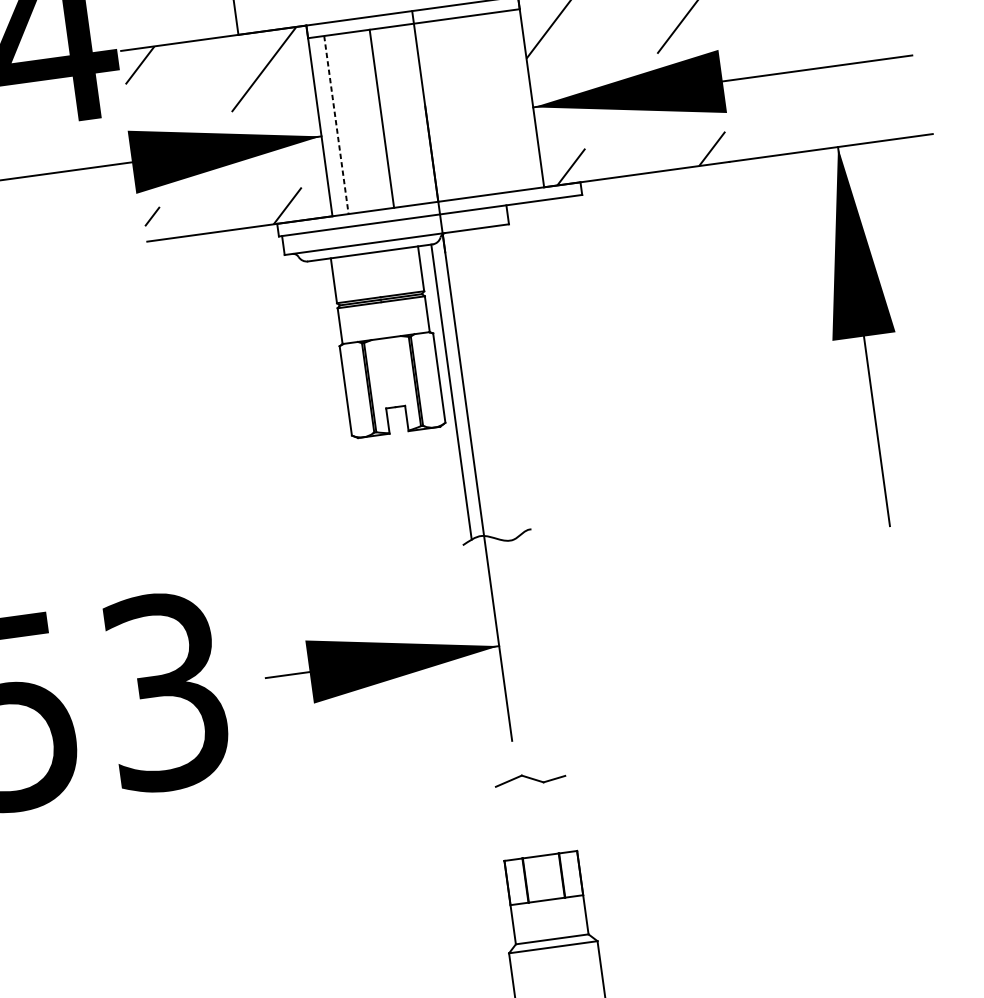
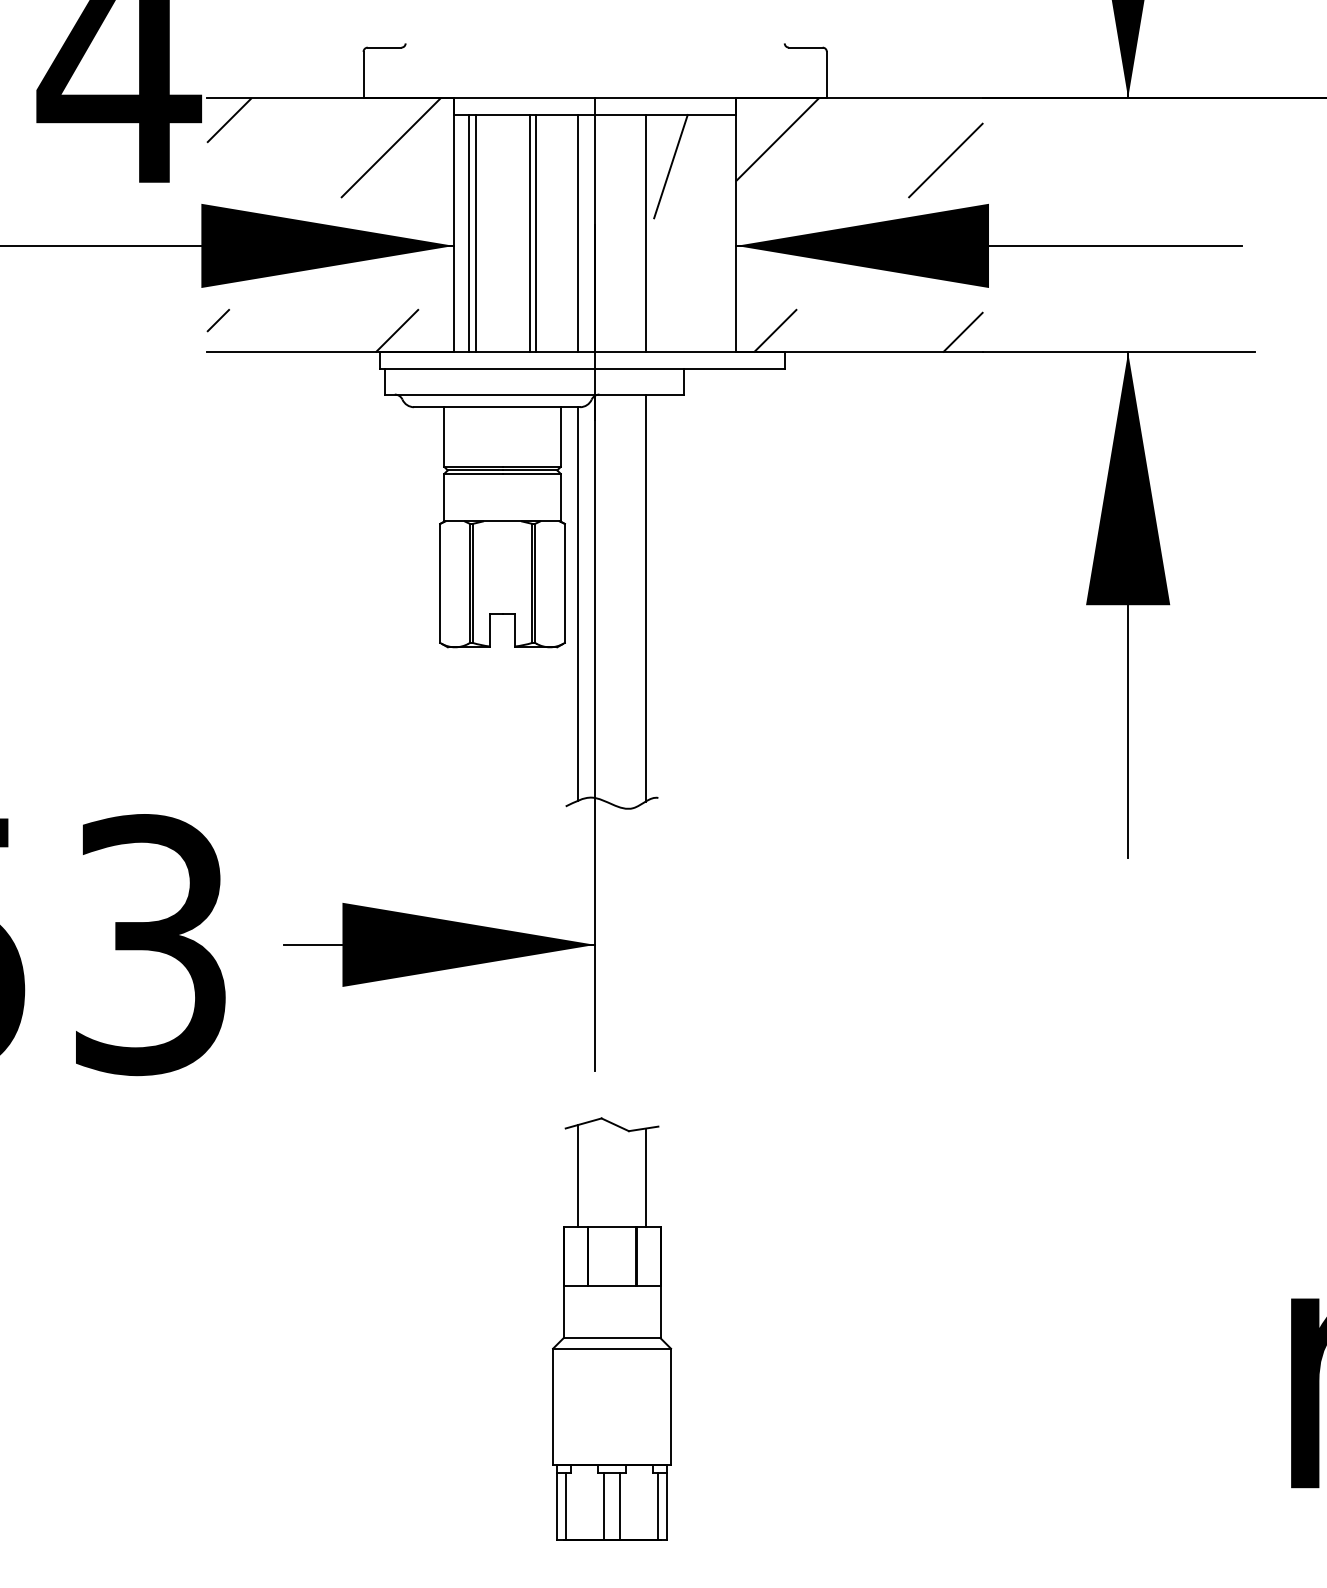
line: (475, 54) -> (670, 166), added
line: (463, 107) -> (645, 233), added
line: (413, 114) -> (578, 233), added
line: (376, 119) -> (529, 233), added
line: (336, 124) -> (475, 233), dashed -> solid
line: (331, 125) -> (468, 233), added
line: (501, 380) -> (645, 597), added
line: (560, 815) -> (645, 1177), added
line: (510, 820) -> (578, 1175), added

